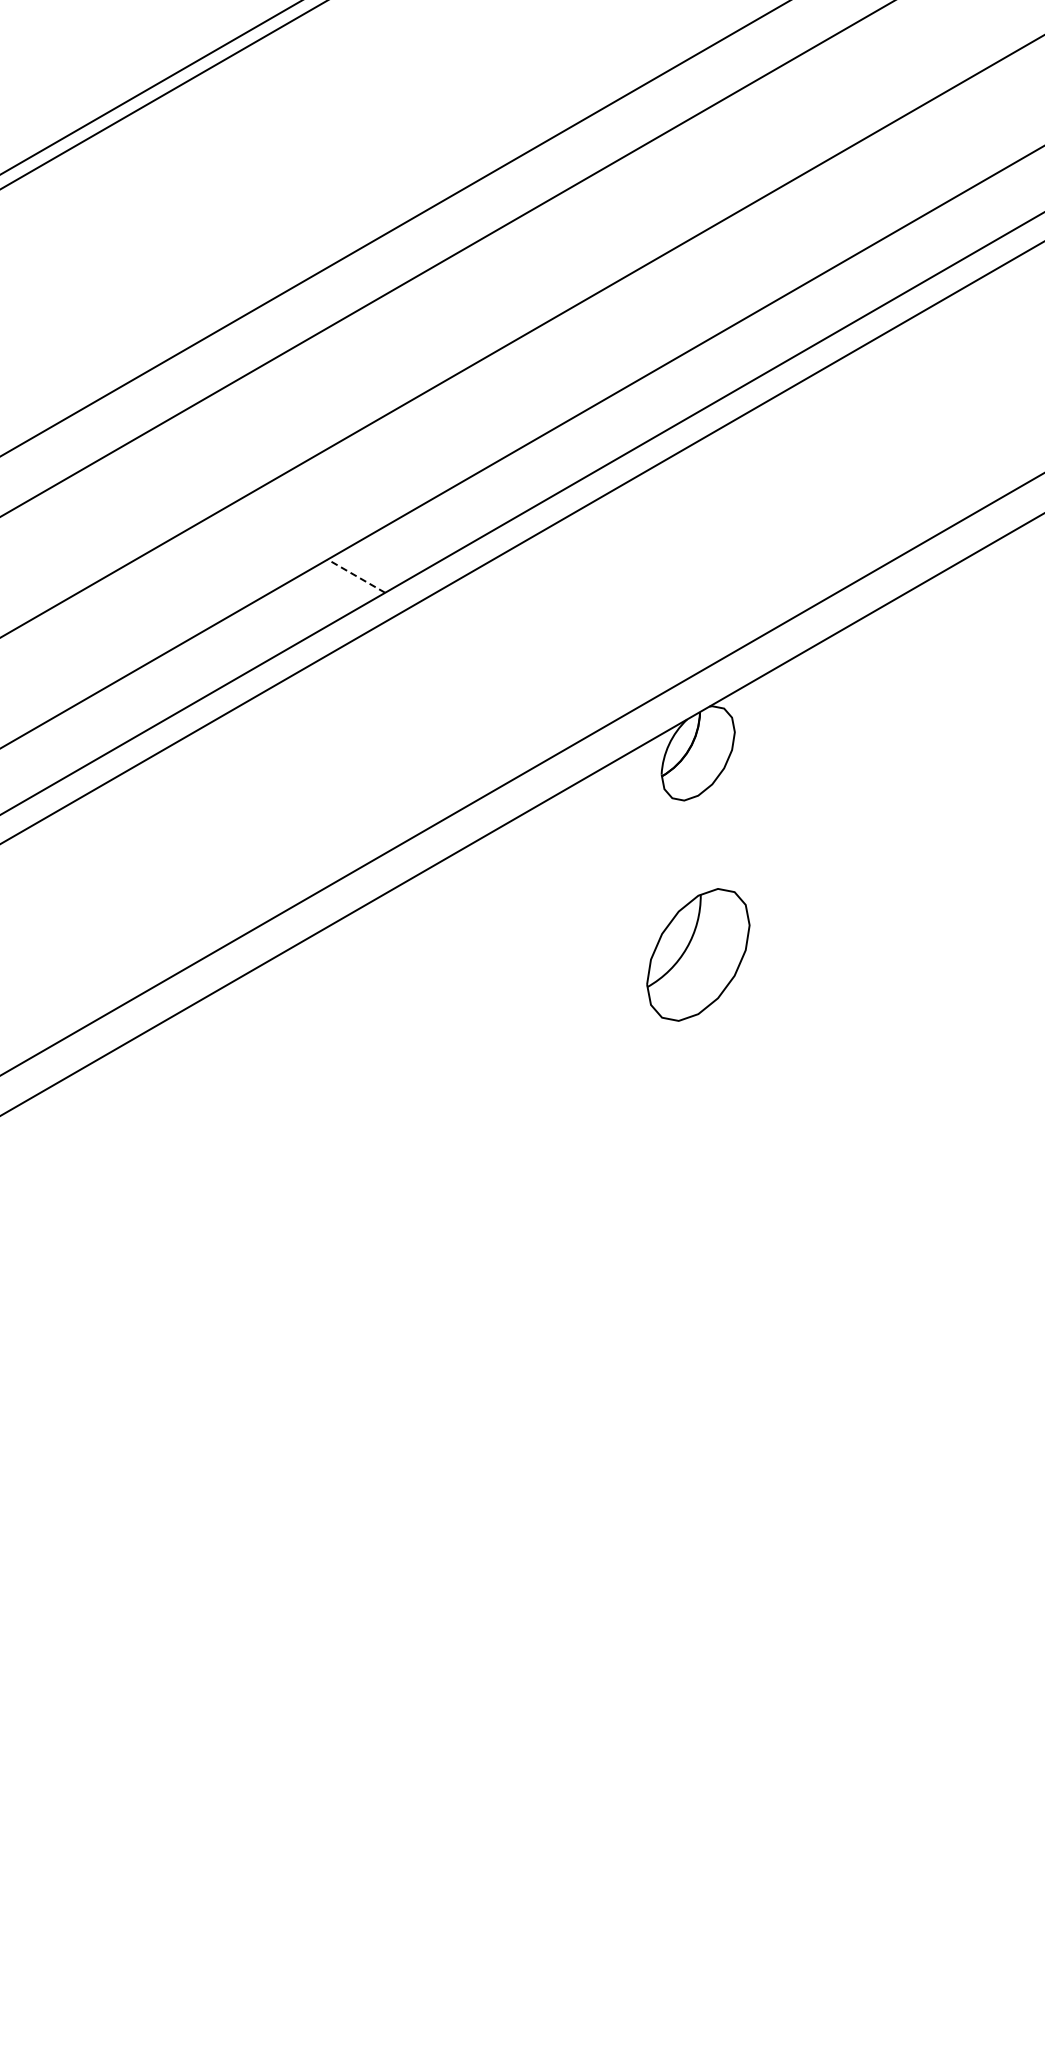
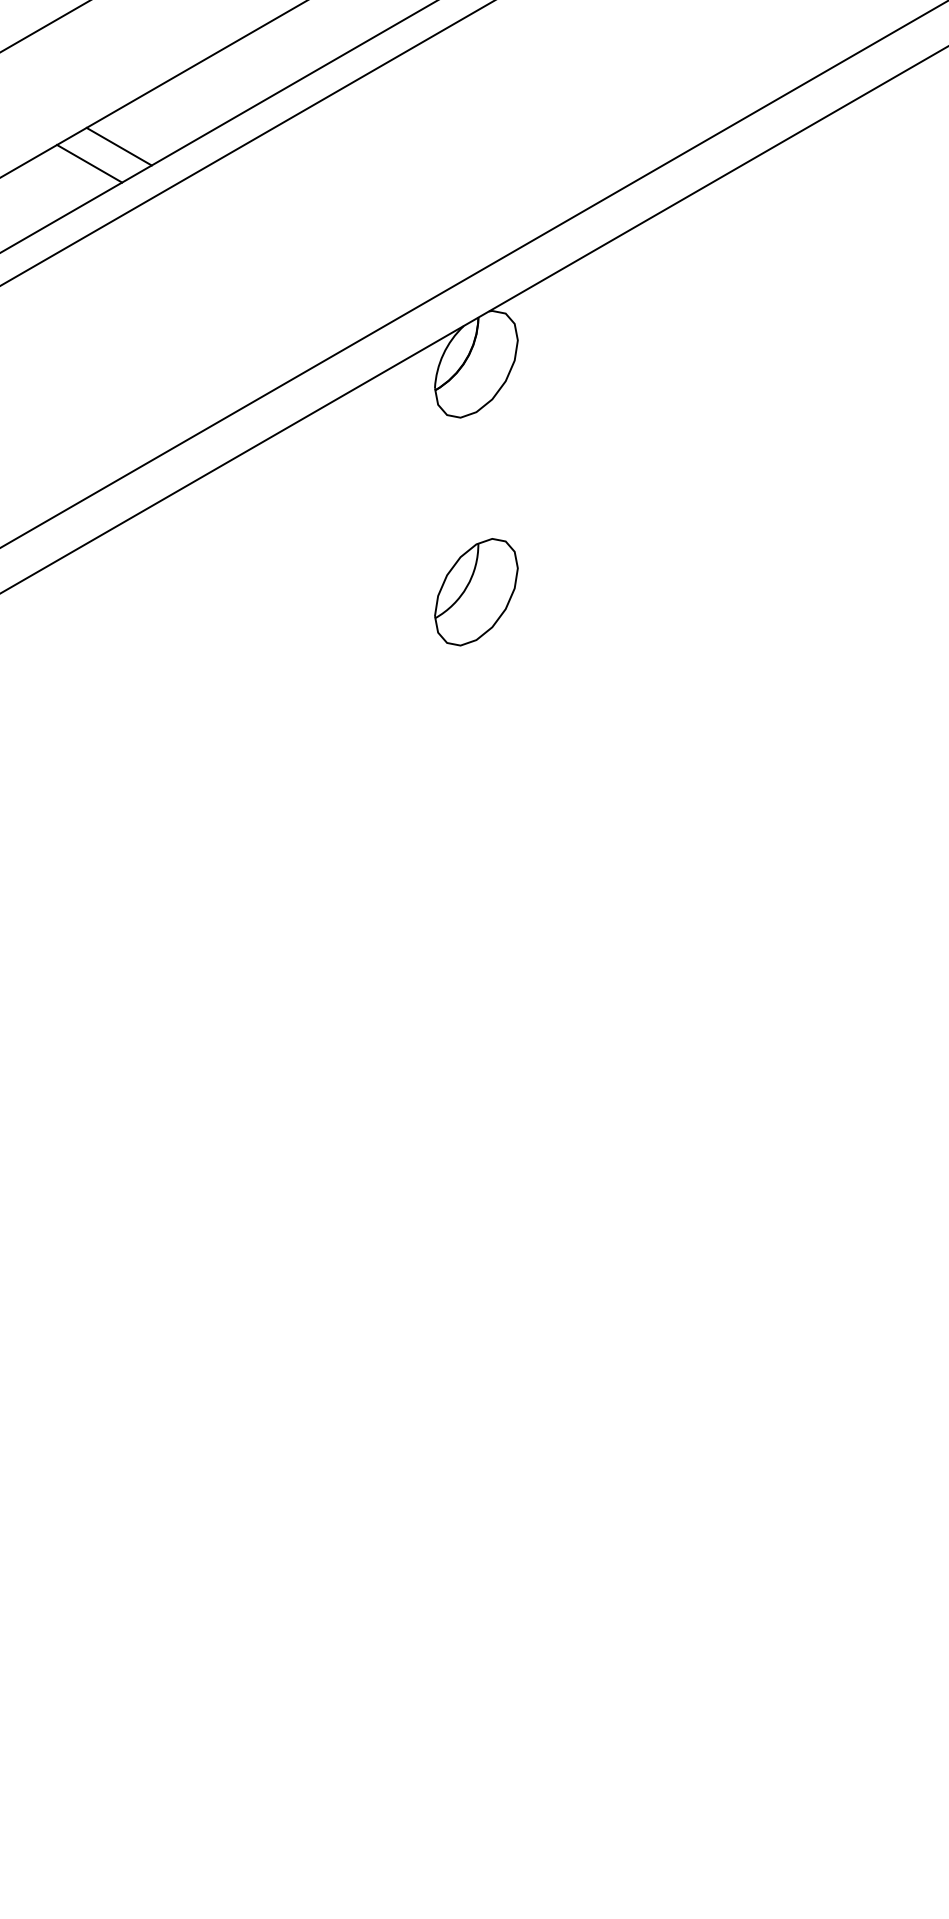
line: (382, 560) -> (119, 146), added
line: (356, 575) -> (89, 163), dashed -> solid
part: (697, 954) -> (475, 591), size x0.71

